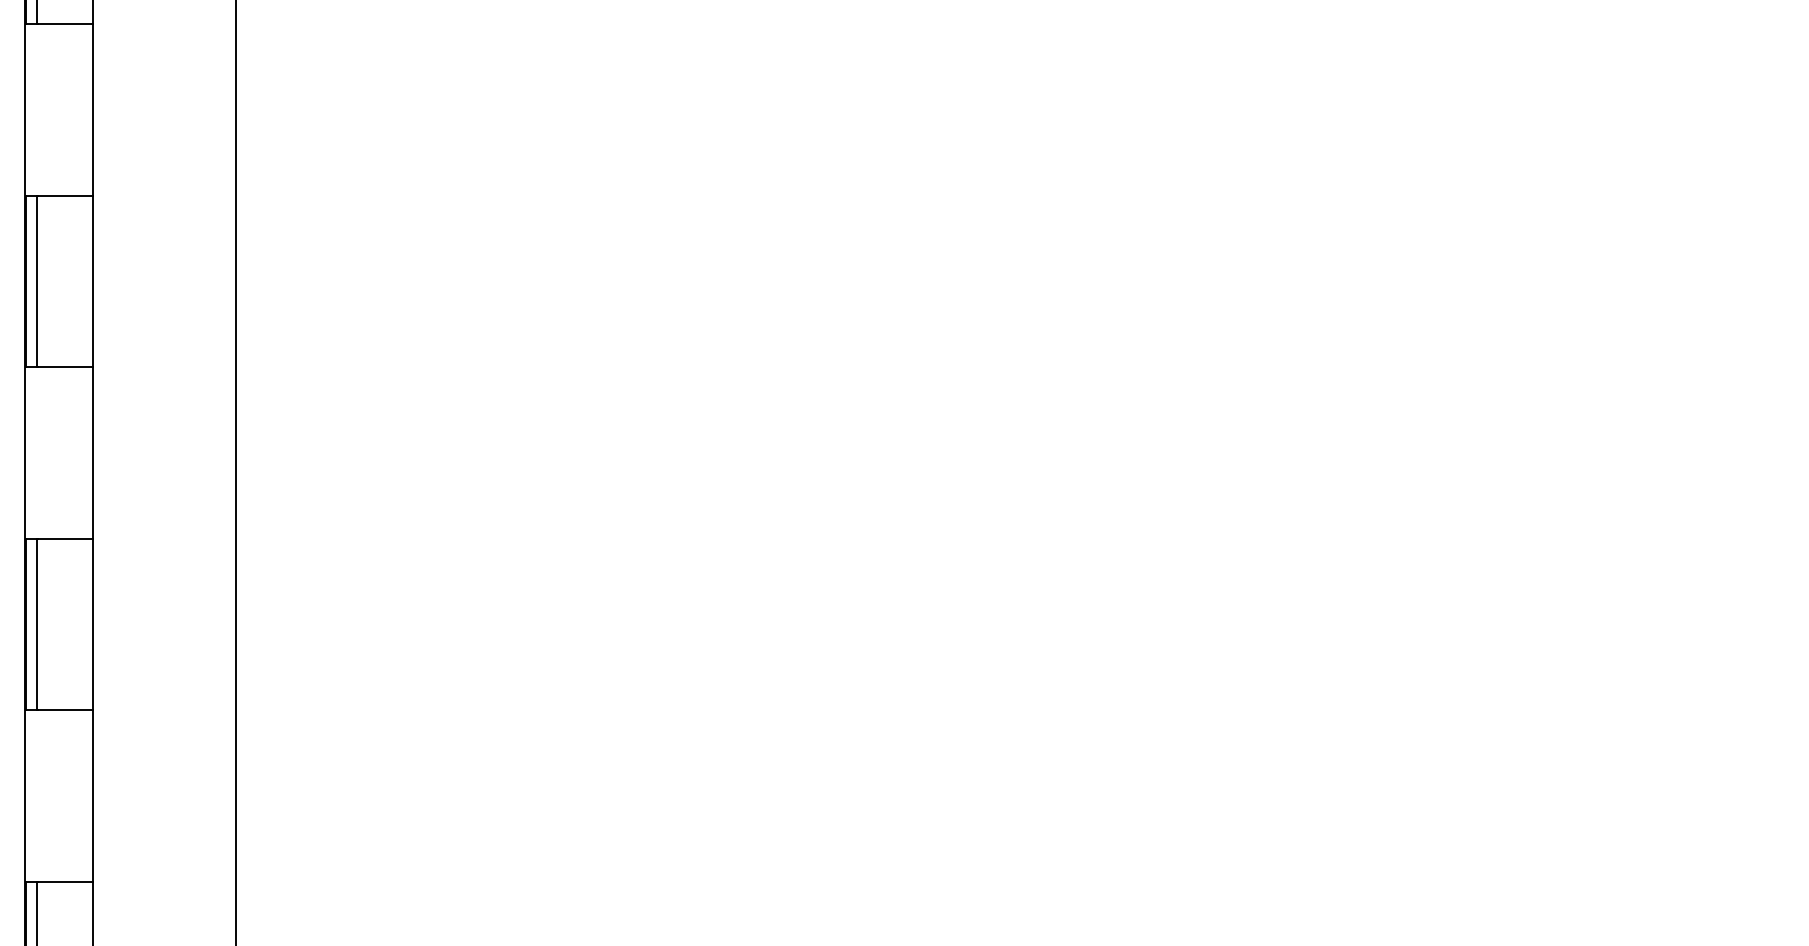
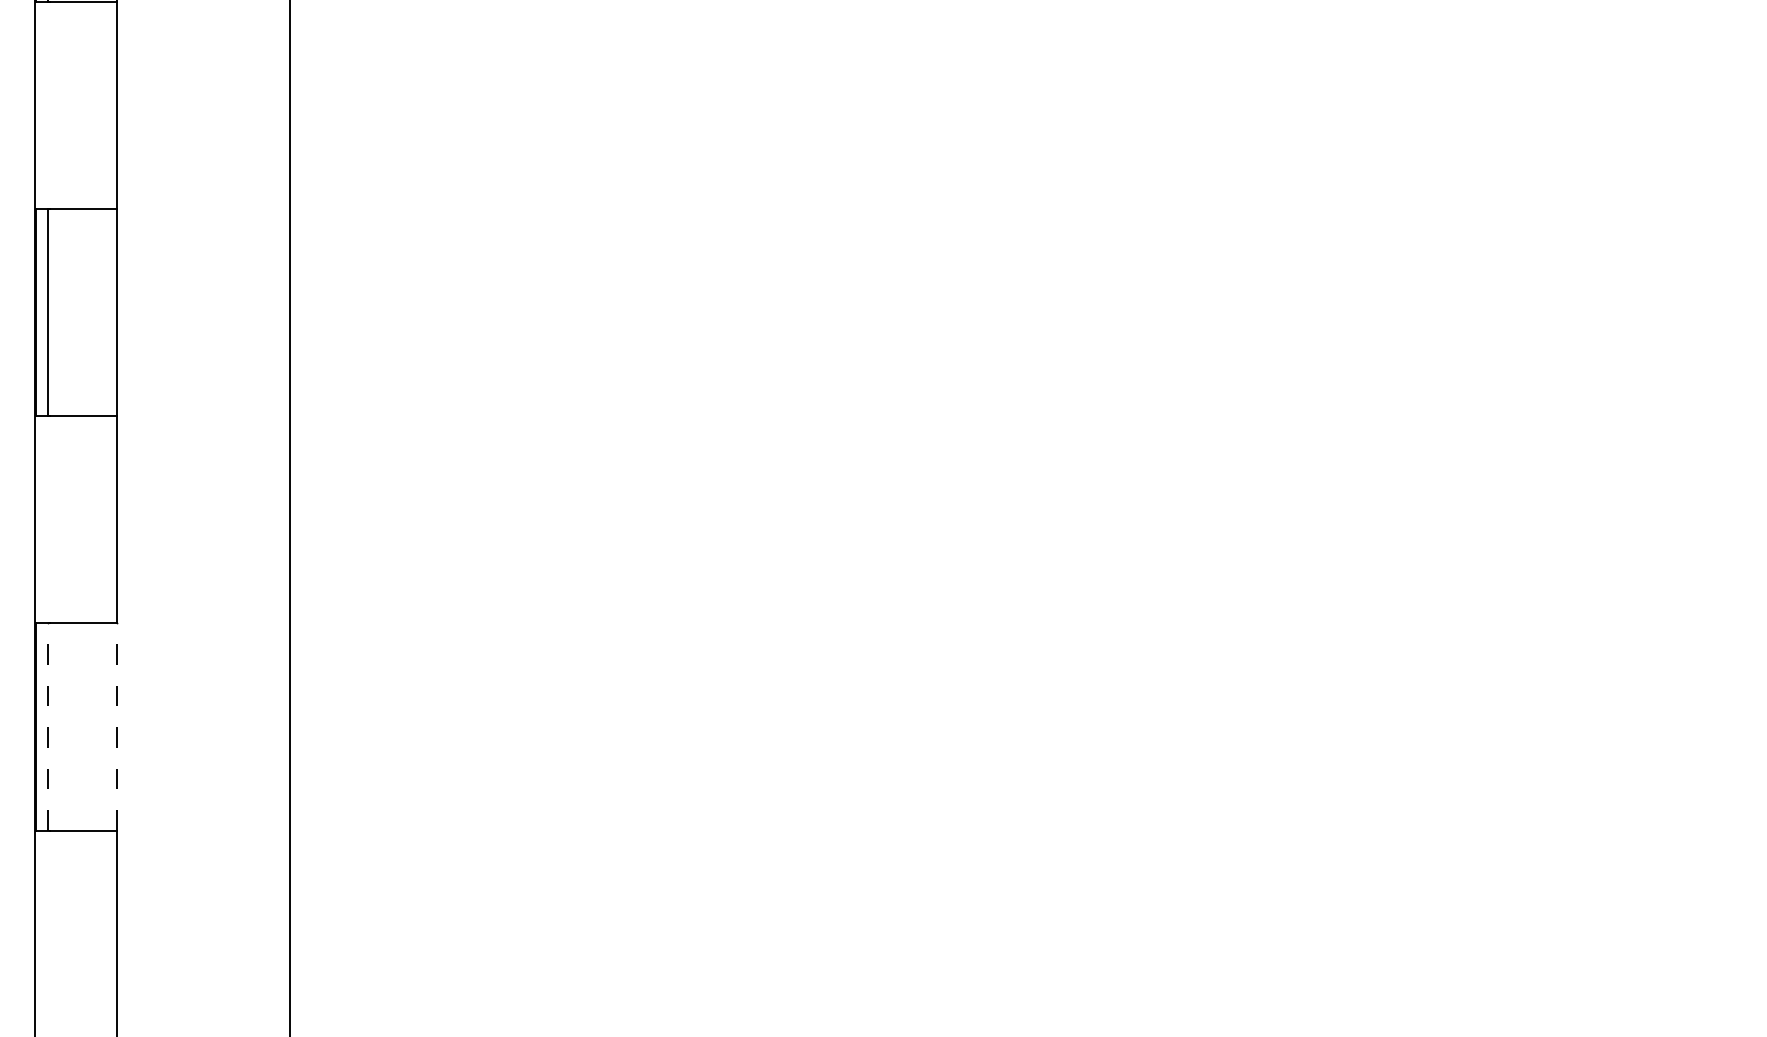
line: (36, 624) -> (48, 727), solid -> dashed
line: (93, 624) -> (117, 727), solid -> dashed

